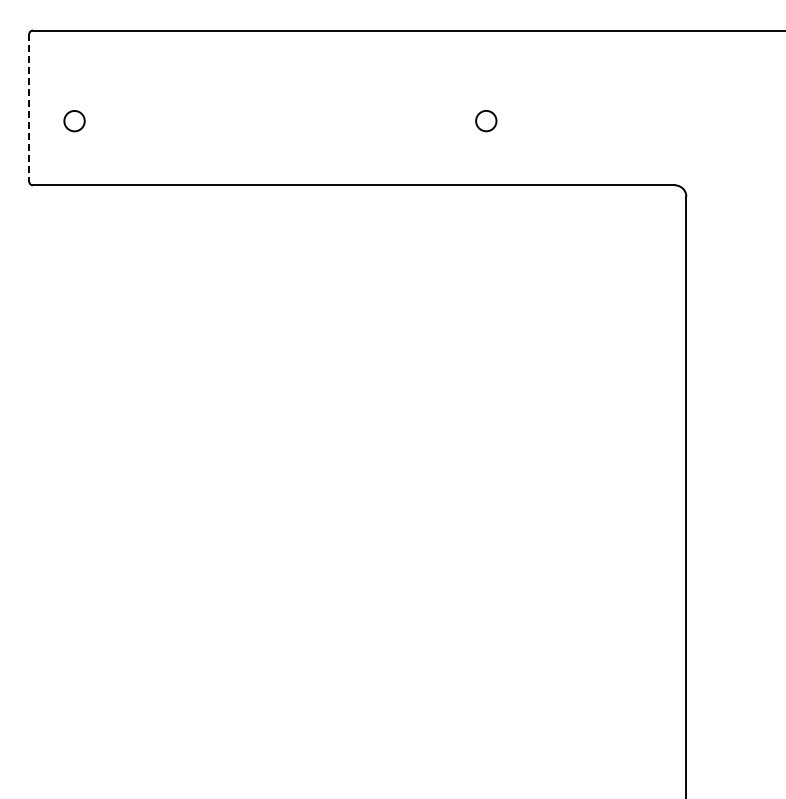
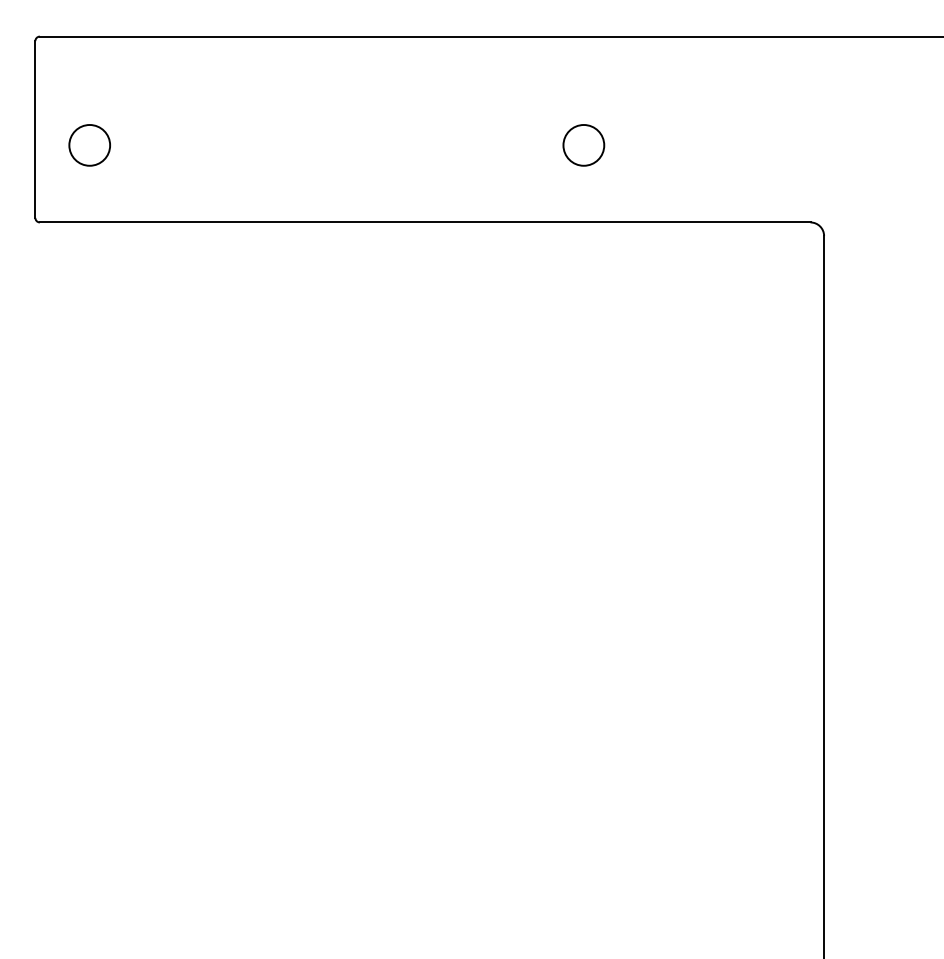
line: (29, 107) -> (35, 128), dashed -> solid
circle: (486, 120) -> (584, 144), size x1.67
circle: (74, 121) -> (89, 145), size x1.67

